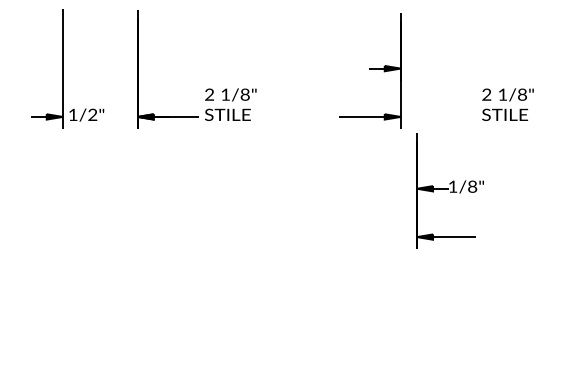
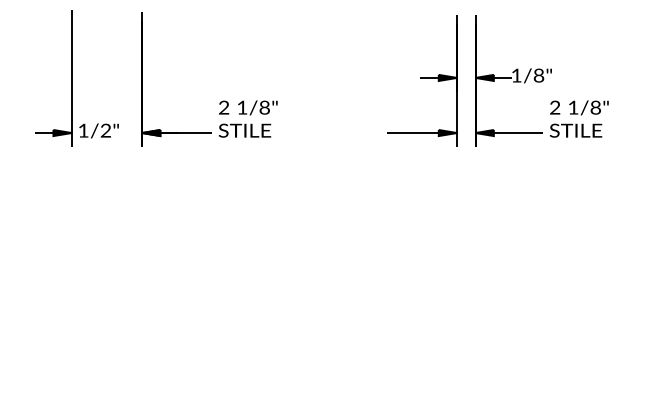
part: (207, 89) -> (221, 101), moved
part: (450, 191) -> (513, 80), moved

